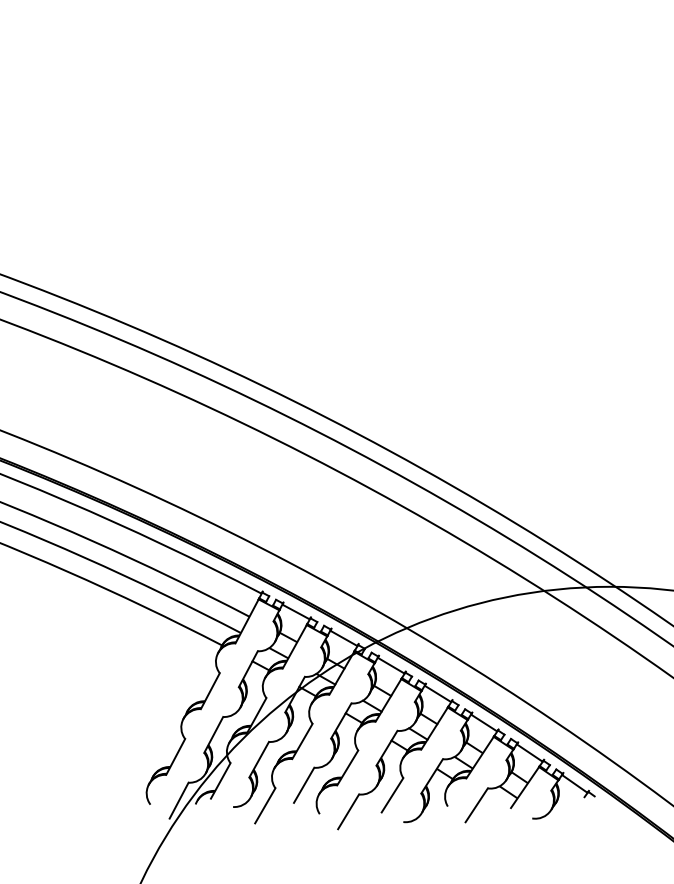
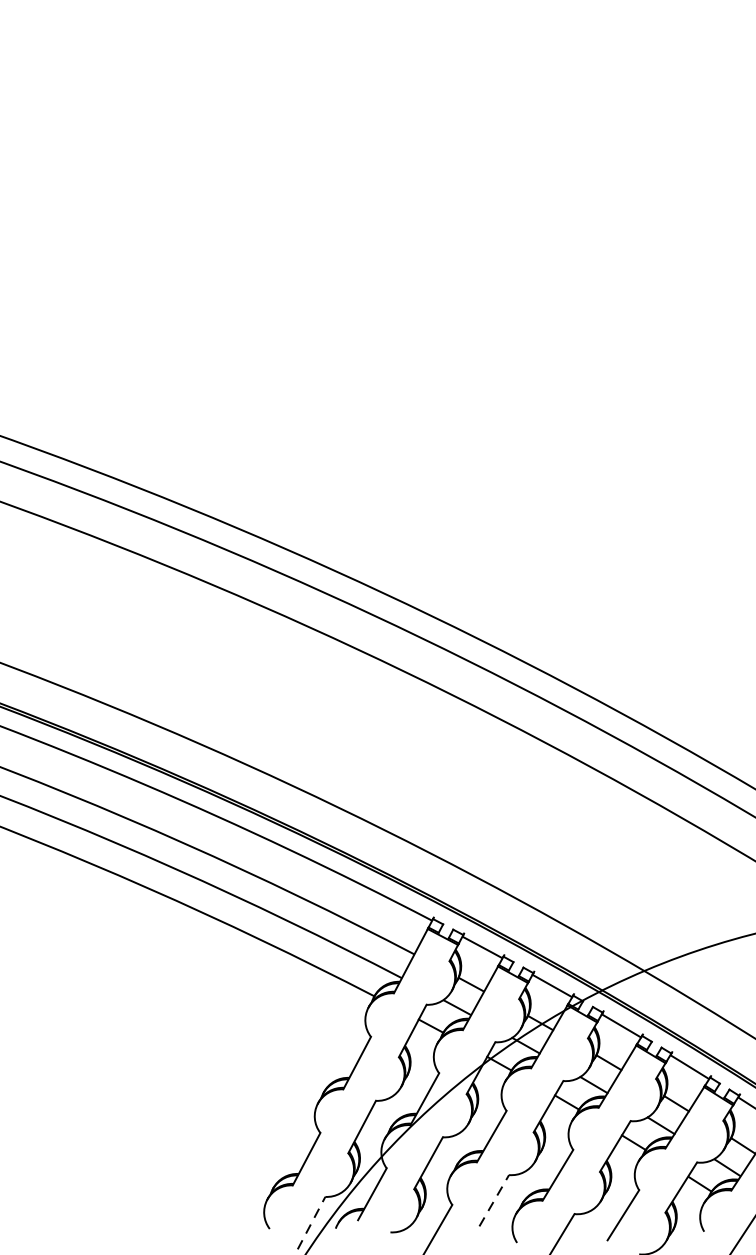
line: (304, 784) -> (494, 1199), solid -> dashed
line: (179, 800) -> (312, 1222), solid -> dashed

